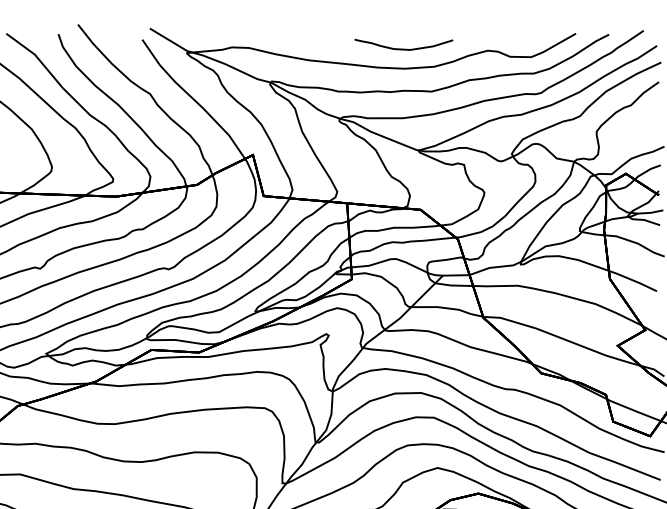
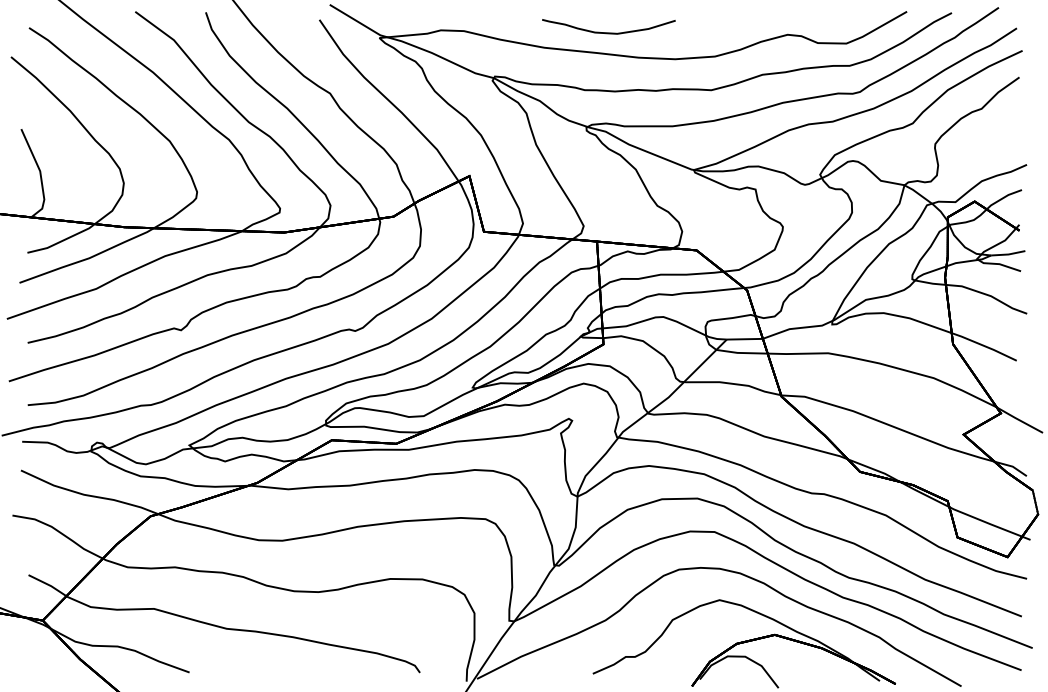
curve: (403, 48) -> (608, 32), moved

